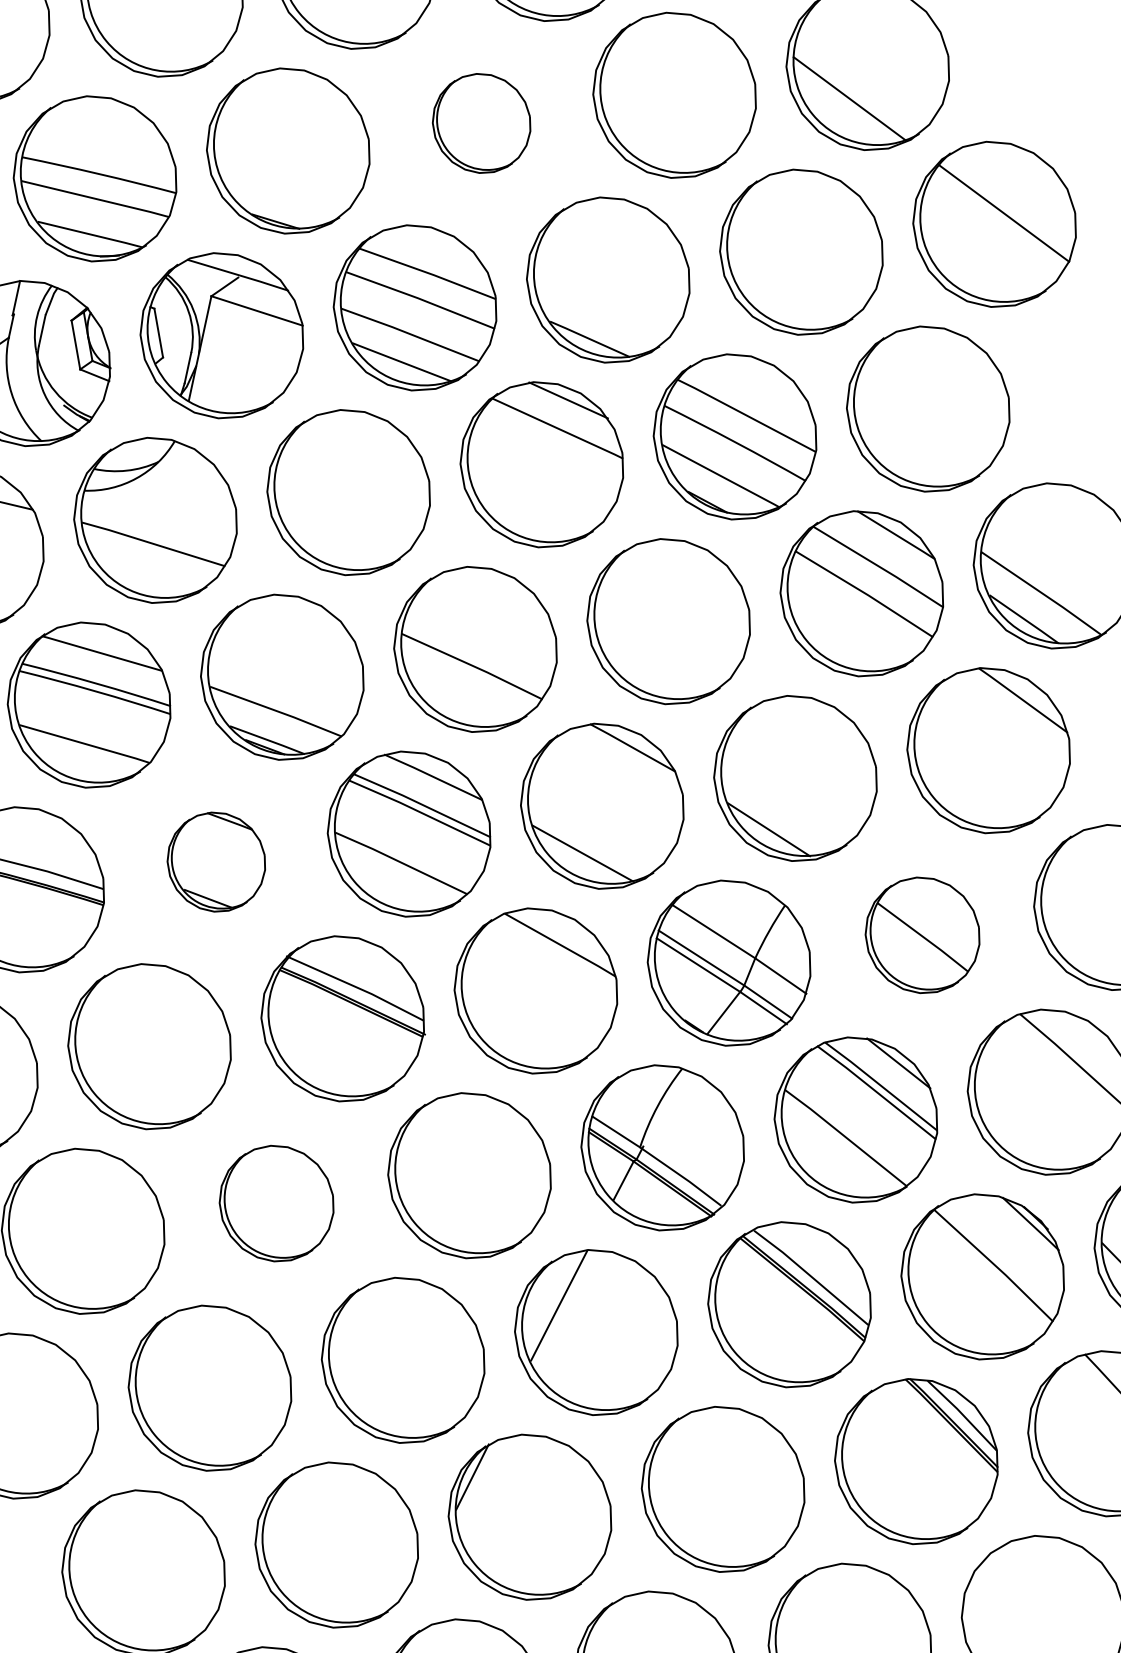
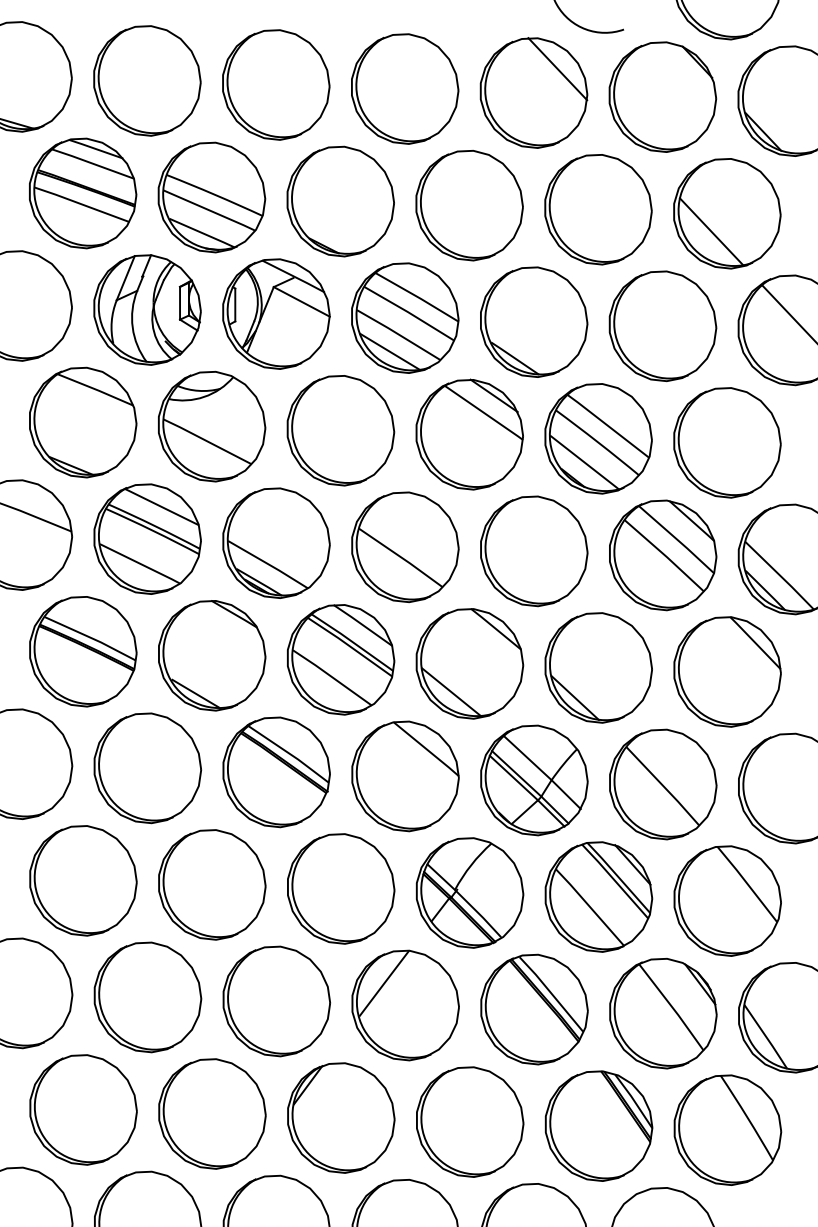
part: (481, 123) -> (469, 205), size x1.67
part: (216, 861) -> (212, 655), size x1.67
part: (923, 935) -> (663, 784), size x1.43
part: (277, 1203) -> (212, 884), size x1.43

